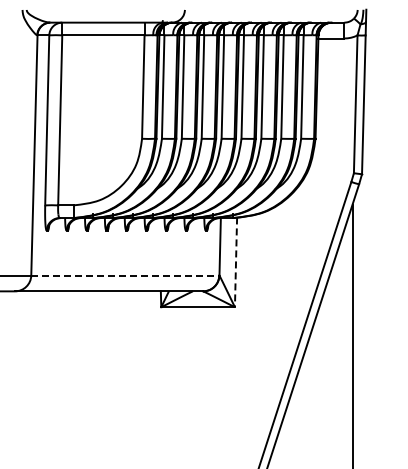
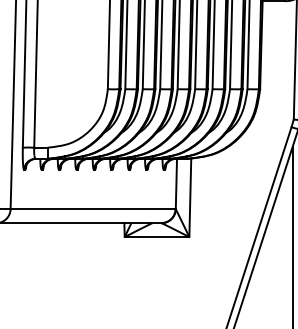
line: (236, 262) -> (190, 197), dashed -> solid
line: (125, 275) -> (93, 209), dashed -> solid

